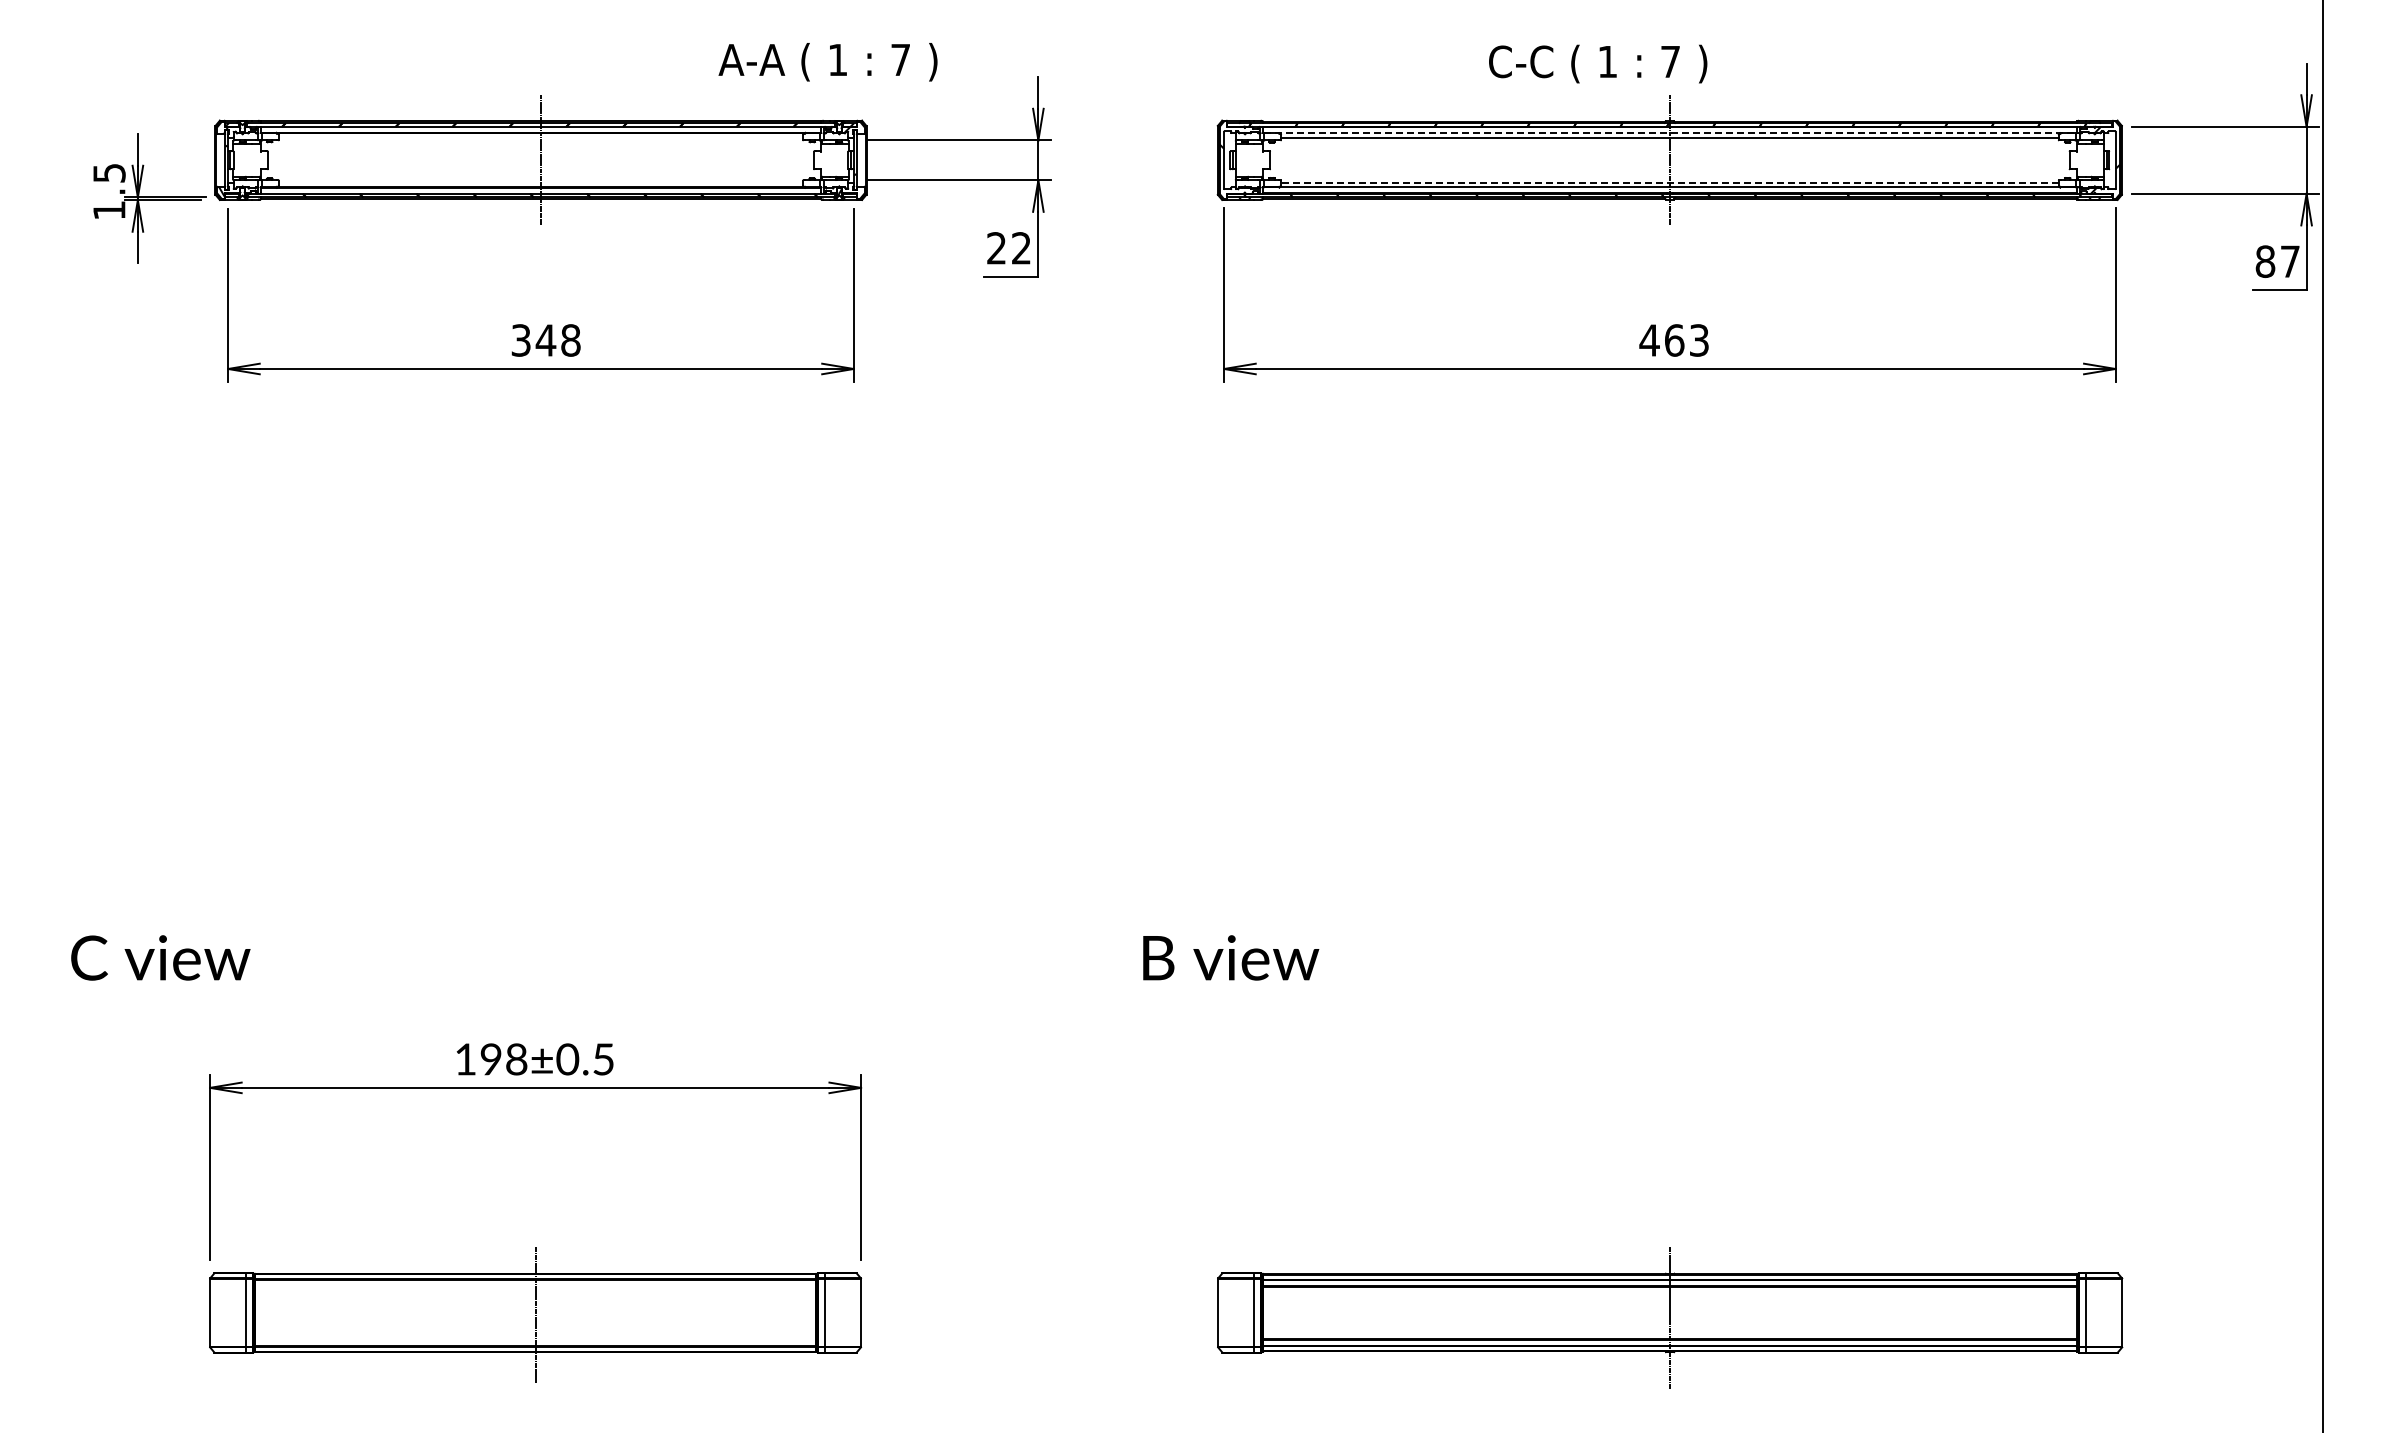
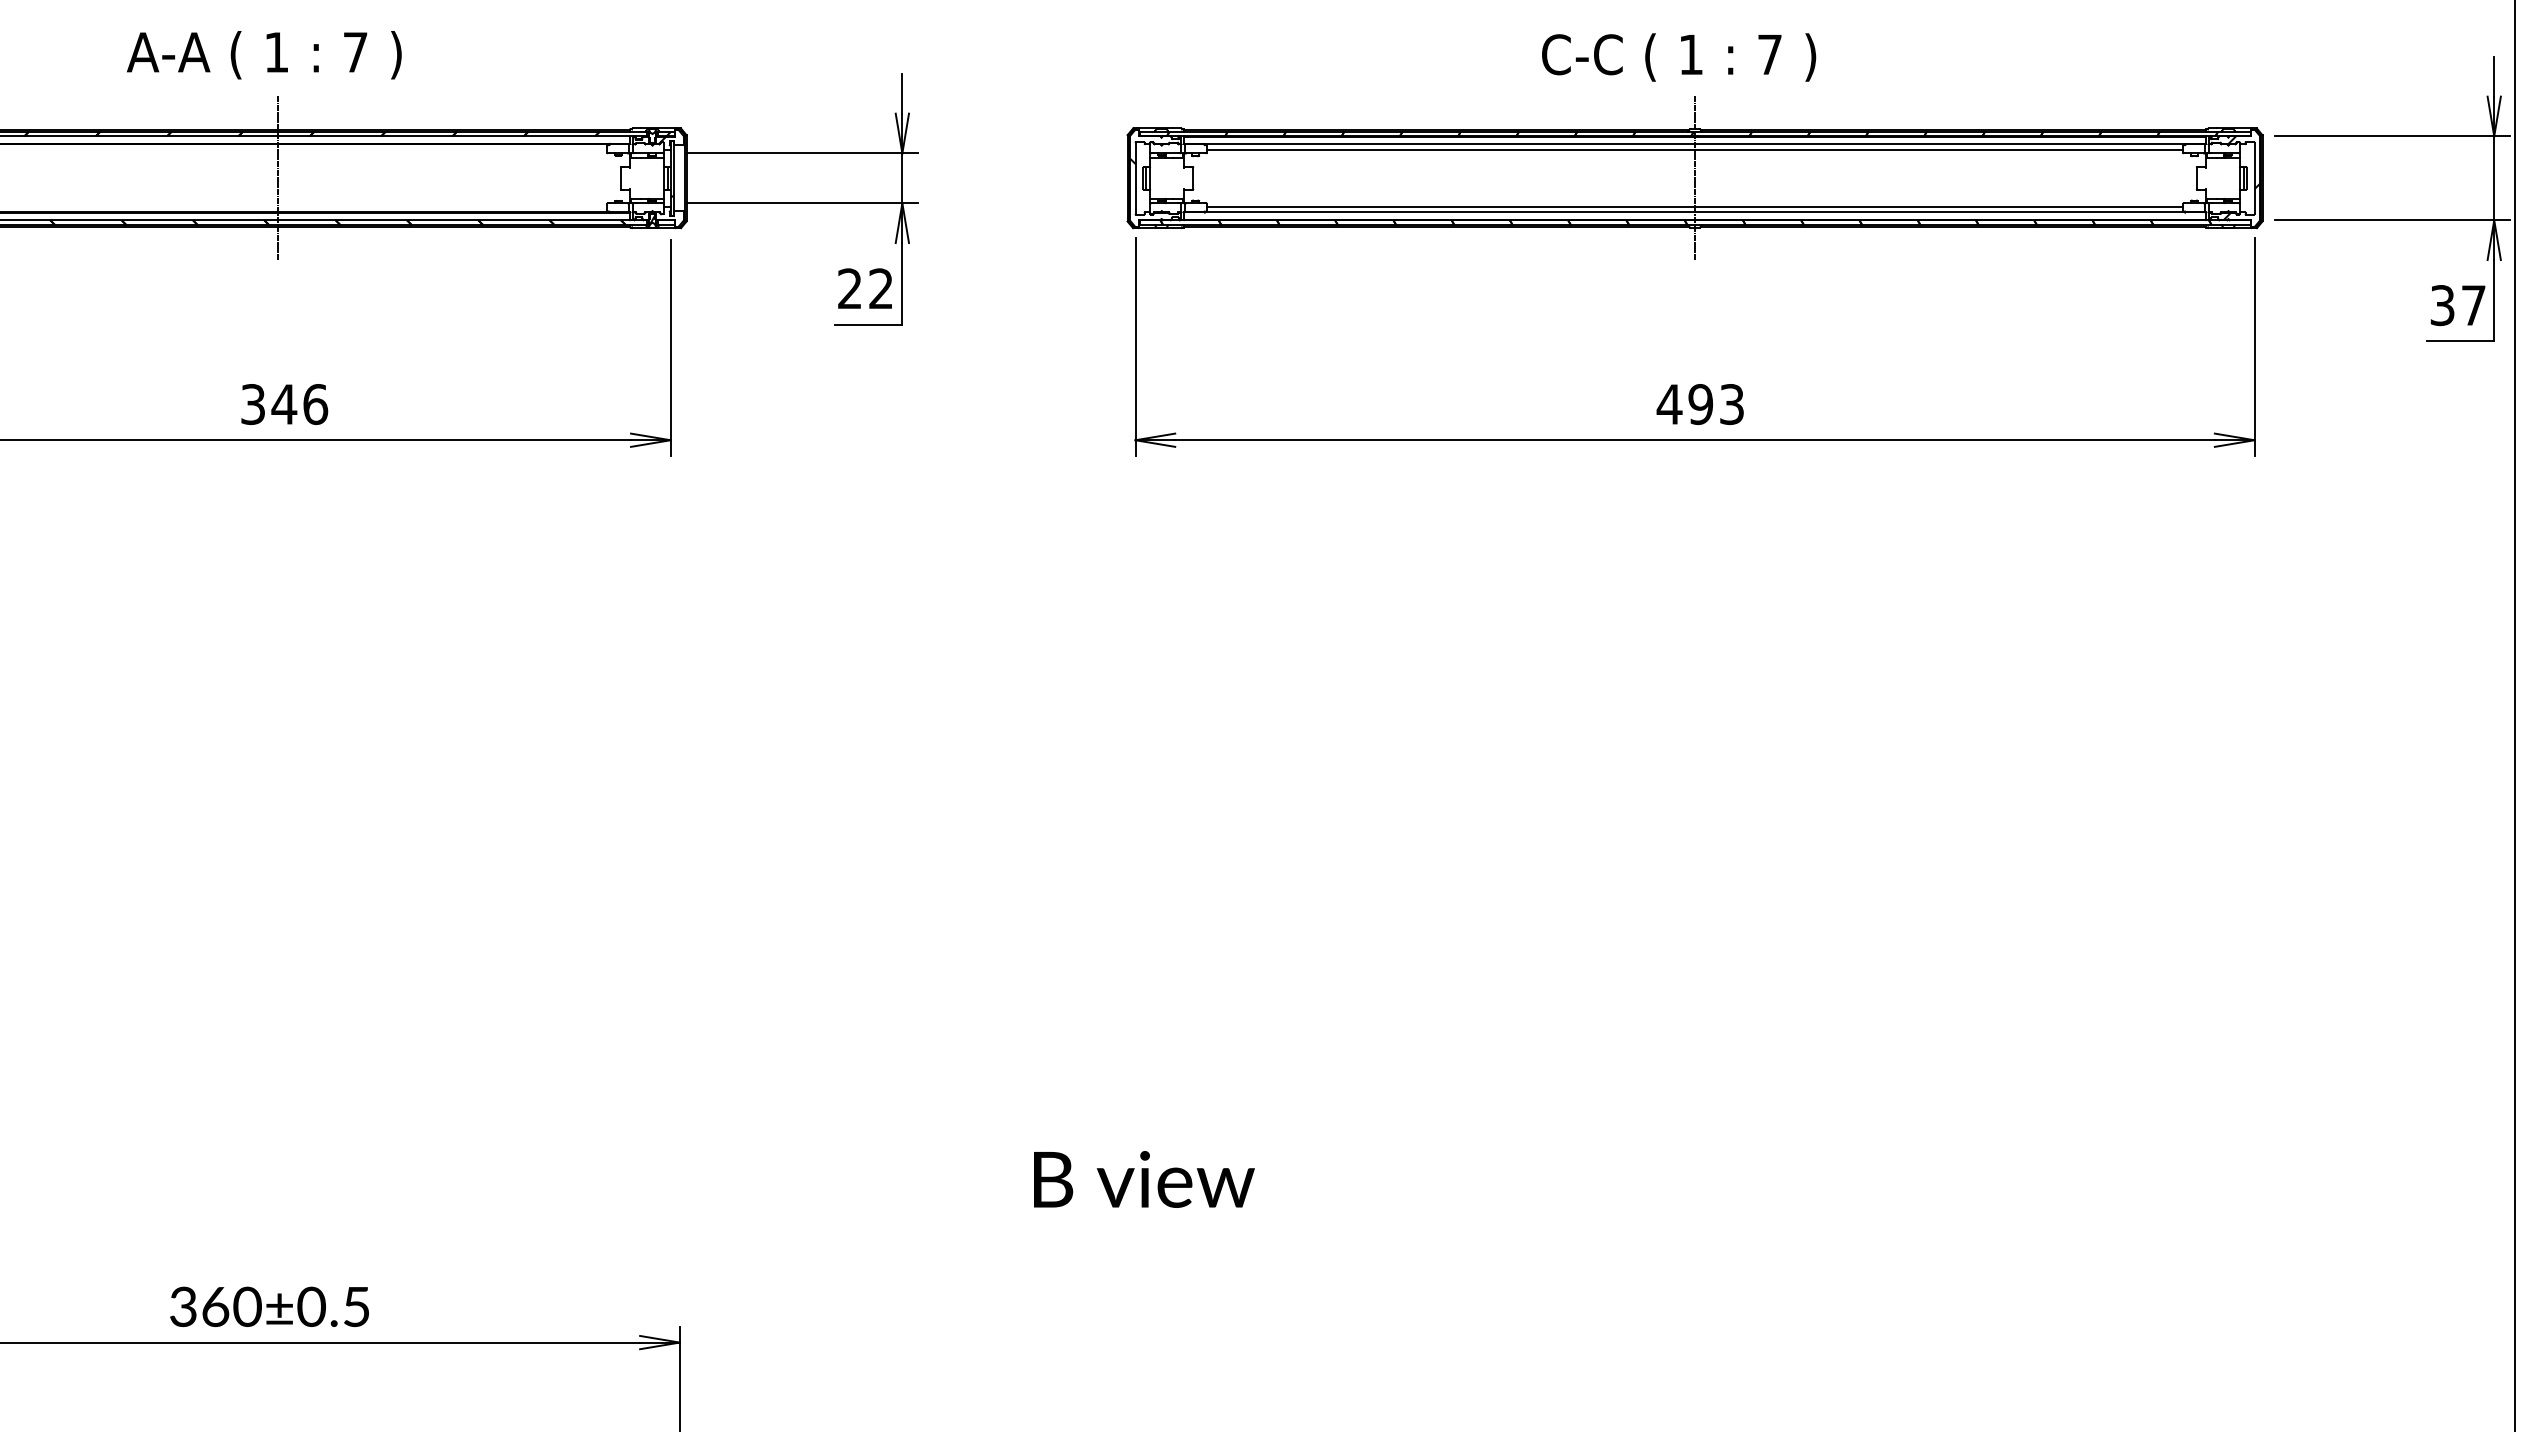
text: (827, 62) -> (263, 55), moved
text: (1598, 63) -> (1679, 56), moved
line: (1670, 133) -> (1695, 144), dashed -> solid
line: (1669, 182) -> (1694, 206), dashed -> solid
text: (2265, 261) -> (2442, 305), 87 -> 37
text: (570, 340) -> (315, 404), 348 -> 346
text: (1674, 340) -> (1700, 404), 463 -> 493
text: (491, 1059) -> (215, 1306), 198±0.5 -> 360±0.5

